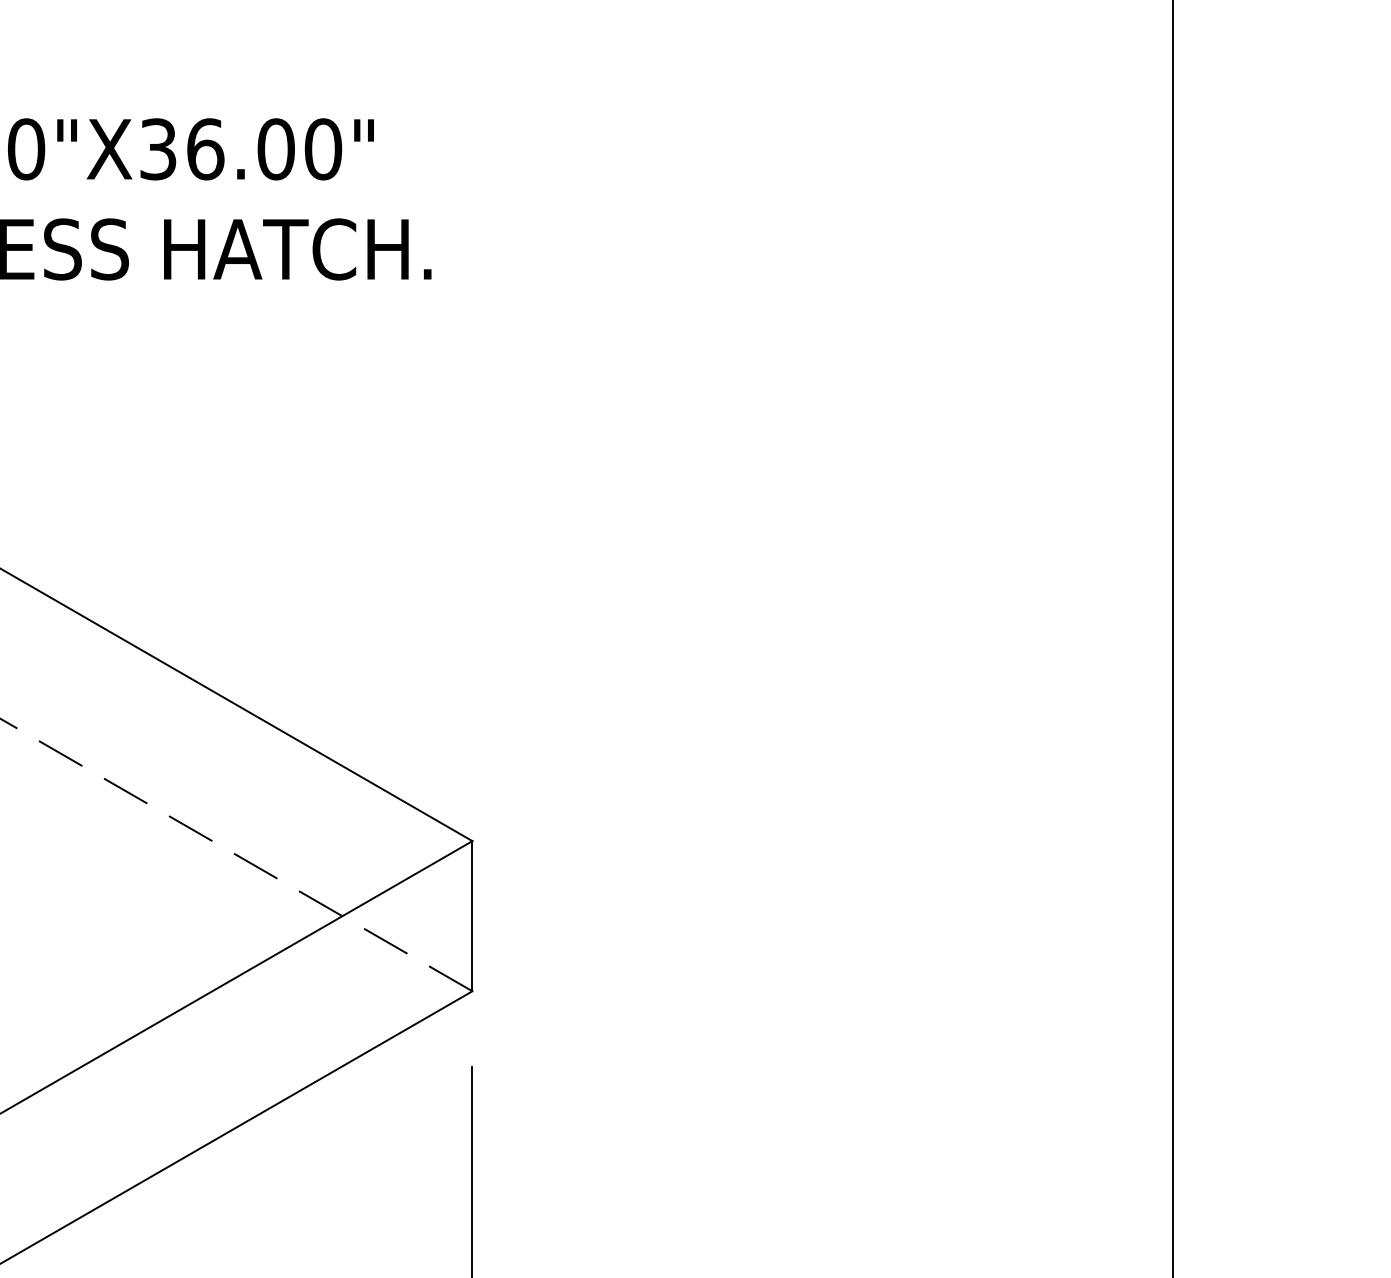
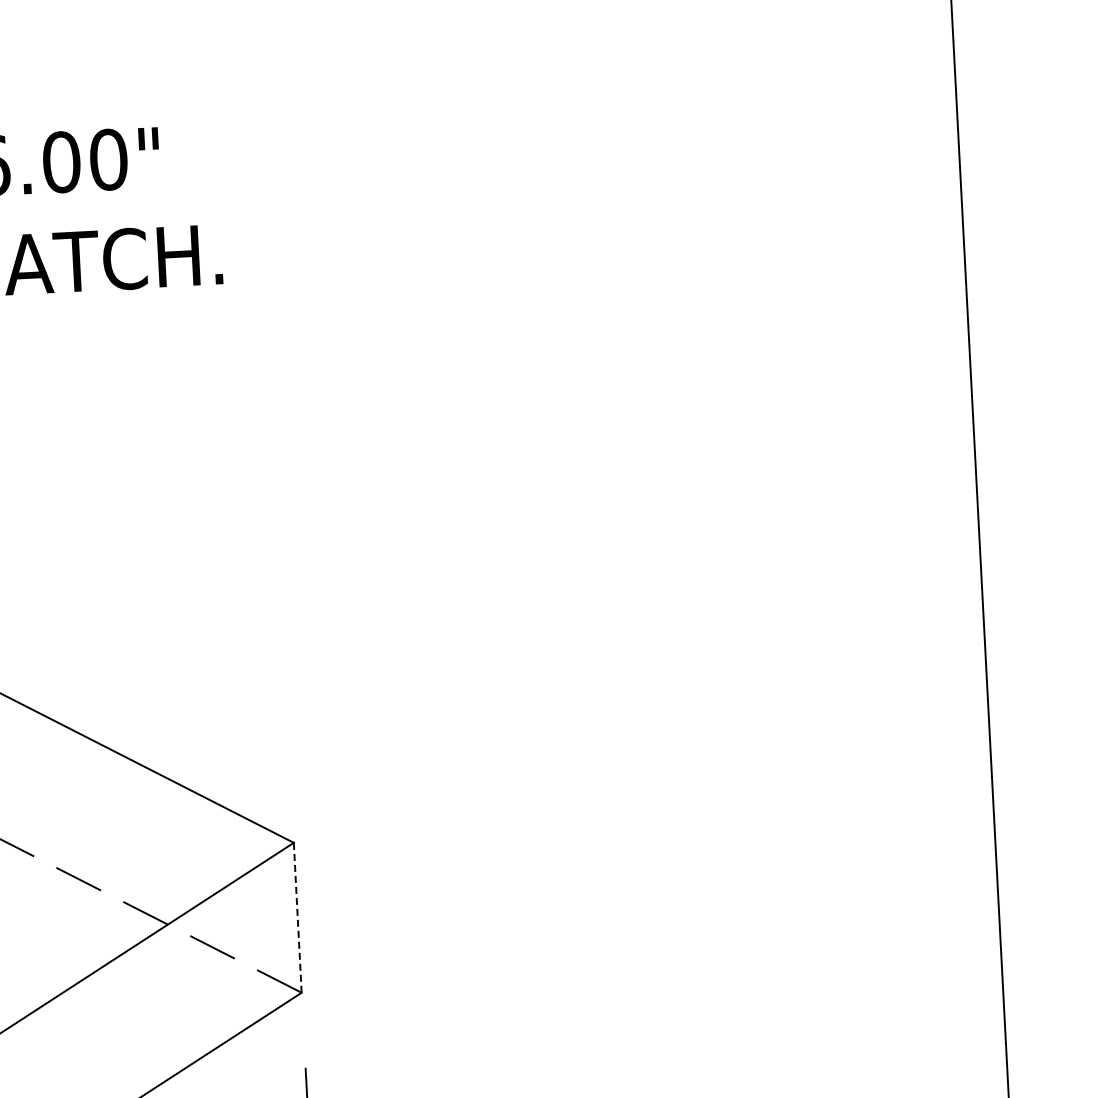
line: (472, 915) -> (297, 917), solid -> dashed

